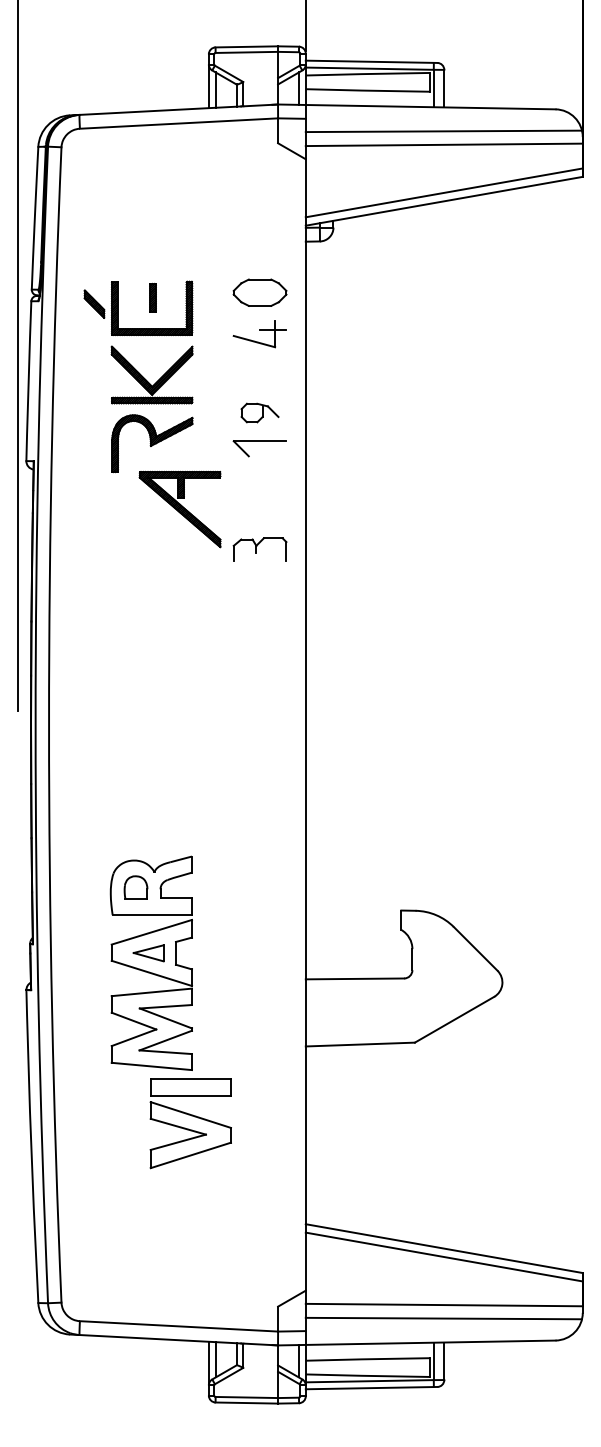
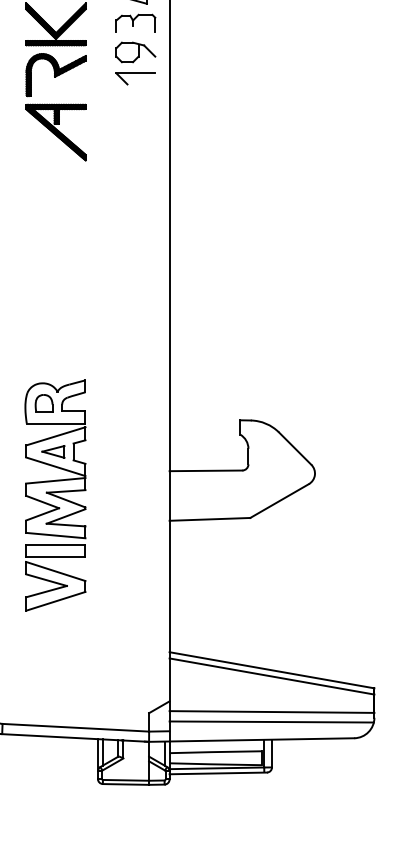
part: (259, 412) -> (135, 52), size x1.43
part: (179, 509) -> (55, 132), moved
part: (259, 549) -> (135, 23), moved
part: (190, 1123) -> (55, 577), moved

